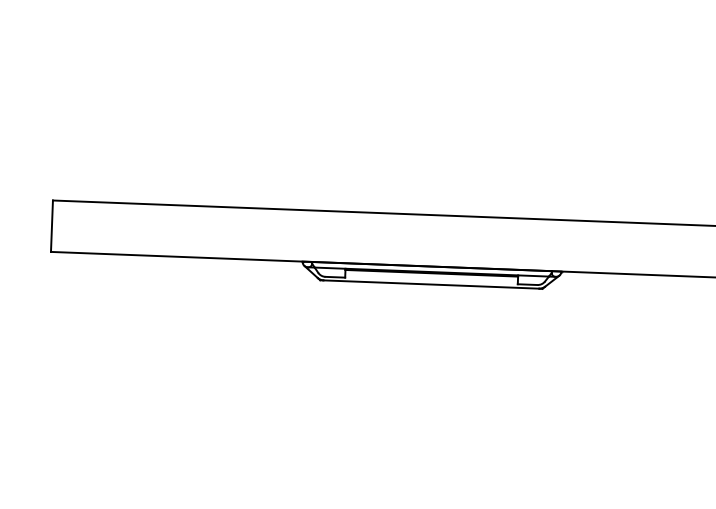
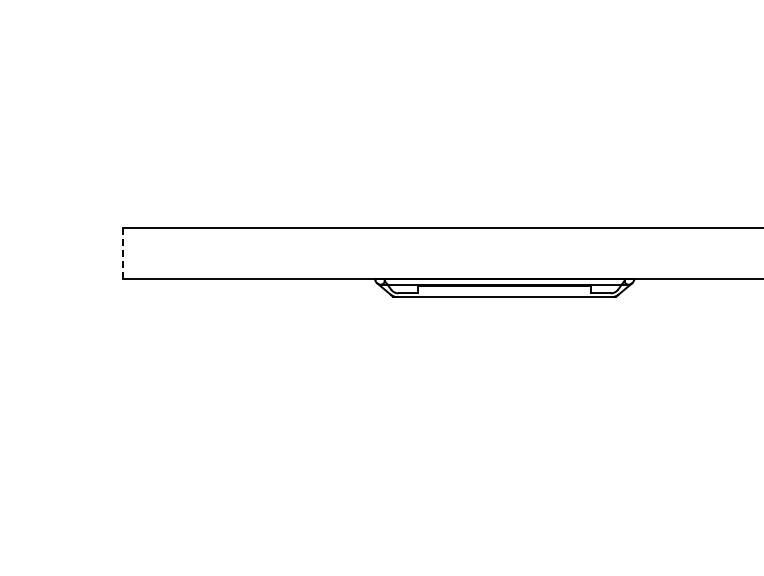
line: (52, 226) -> (123, 253), solid -> dashed

